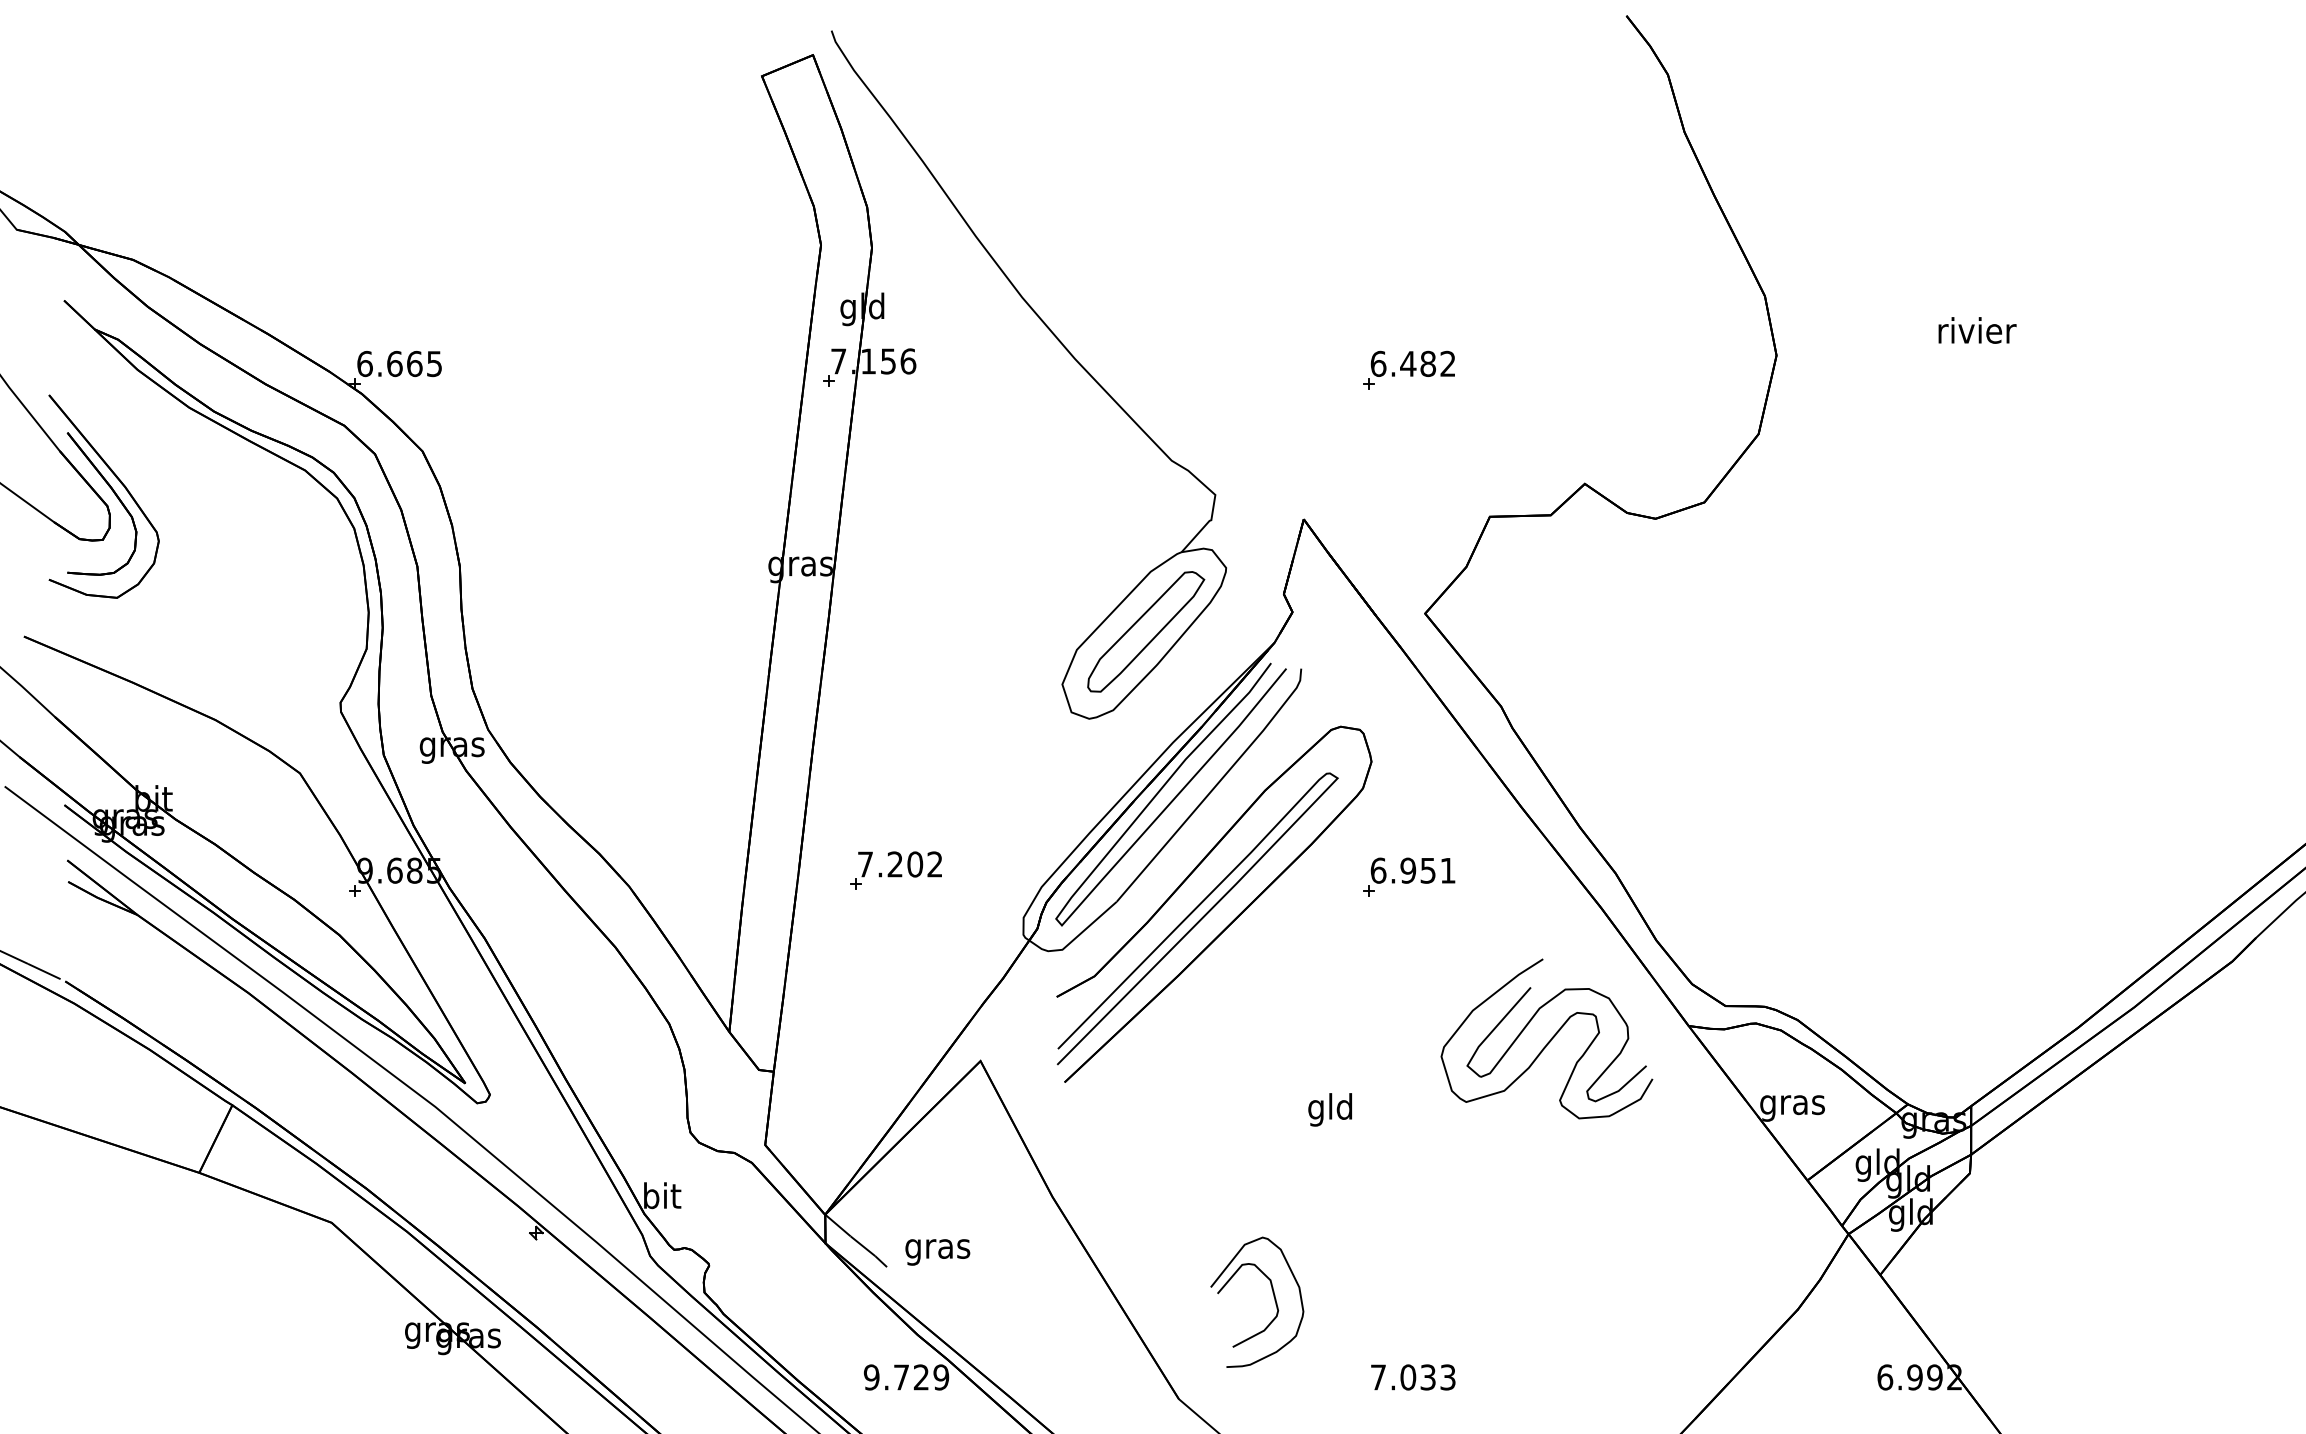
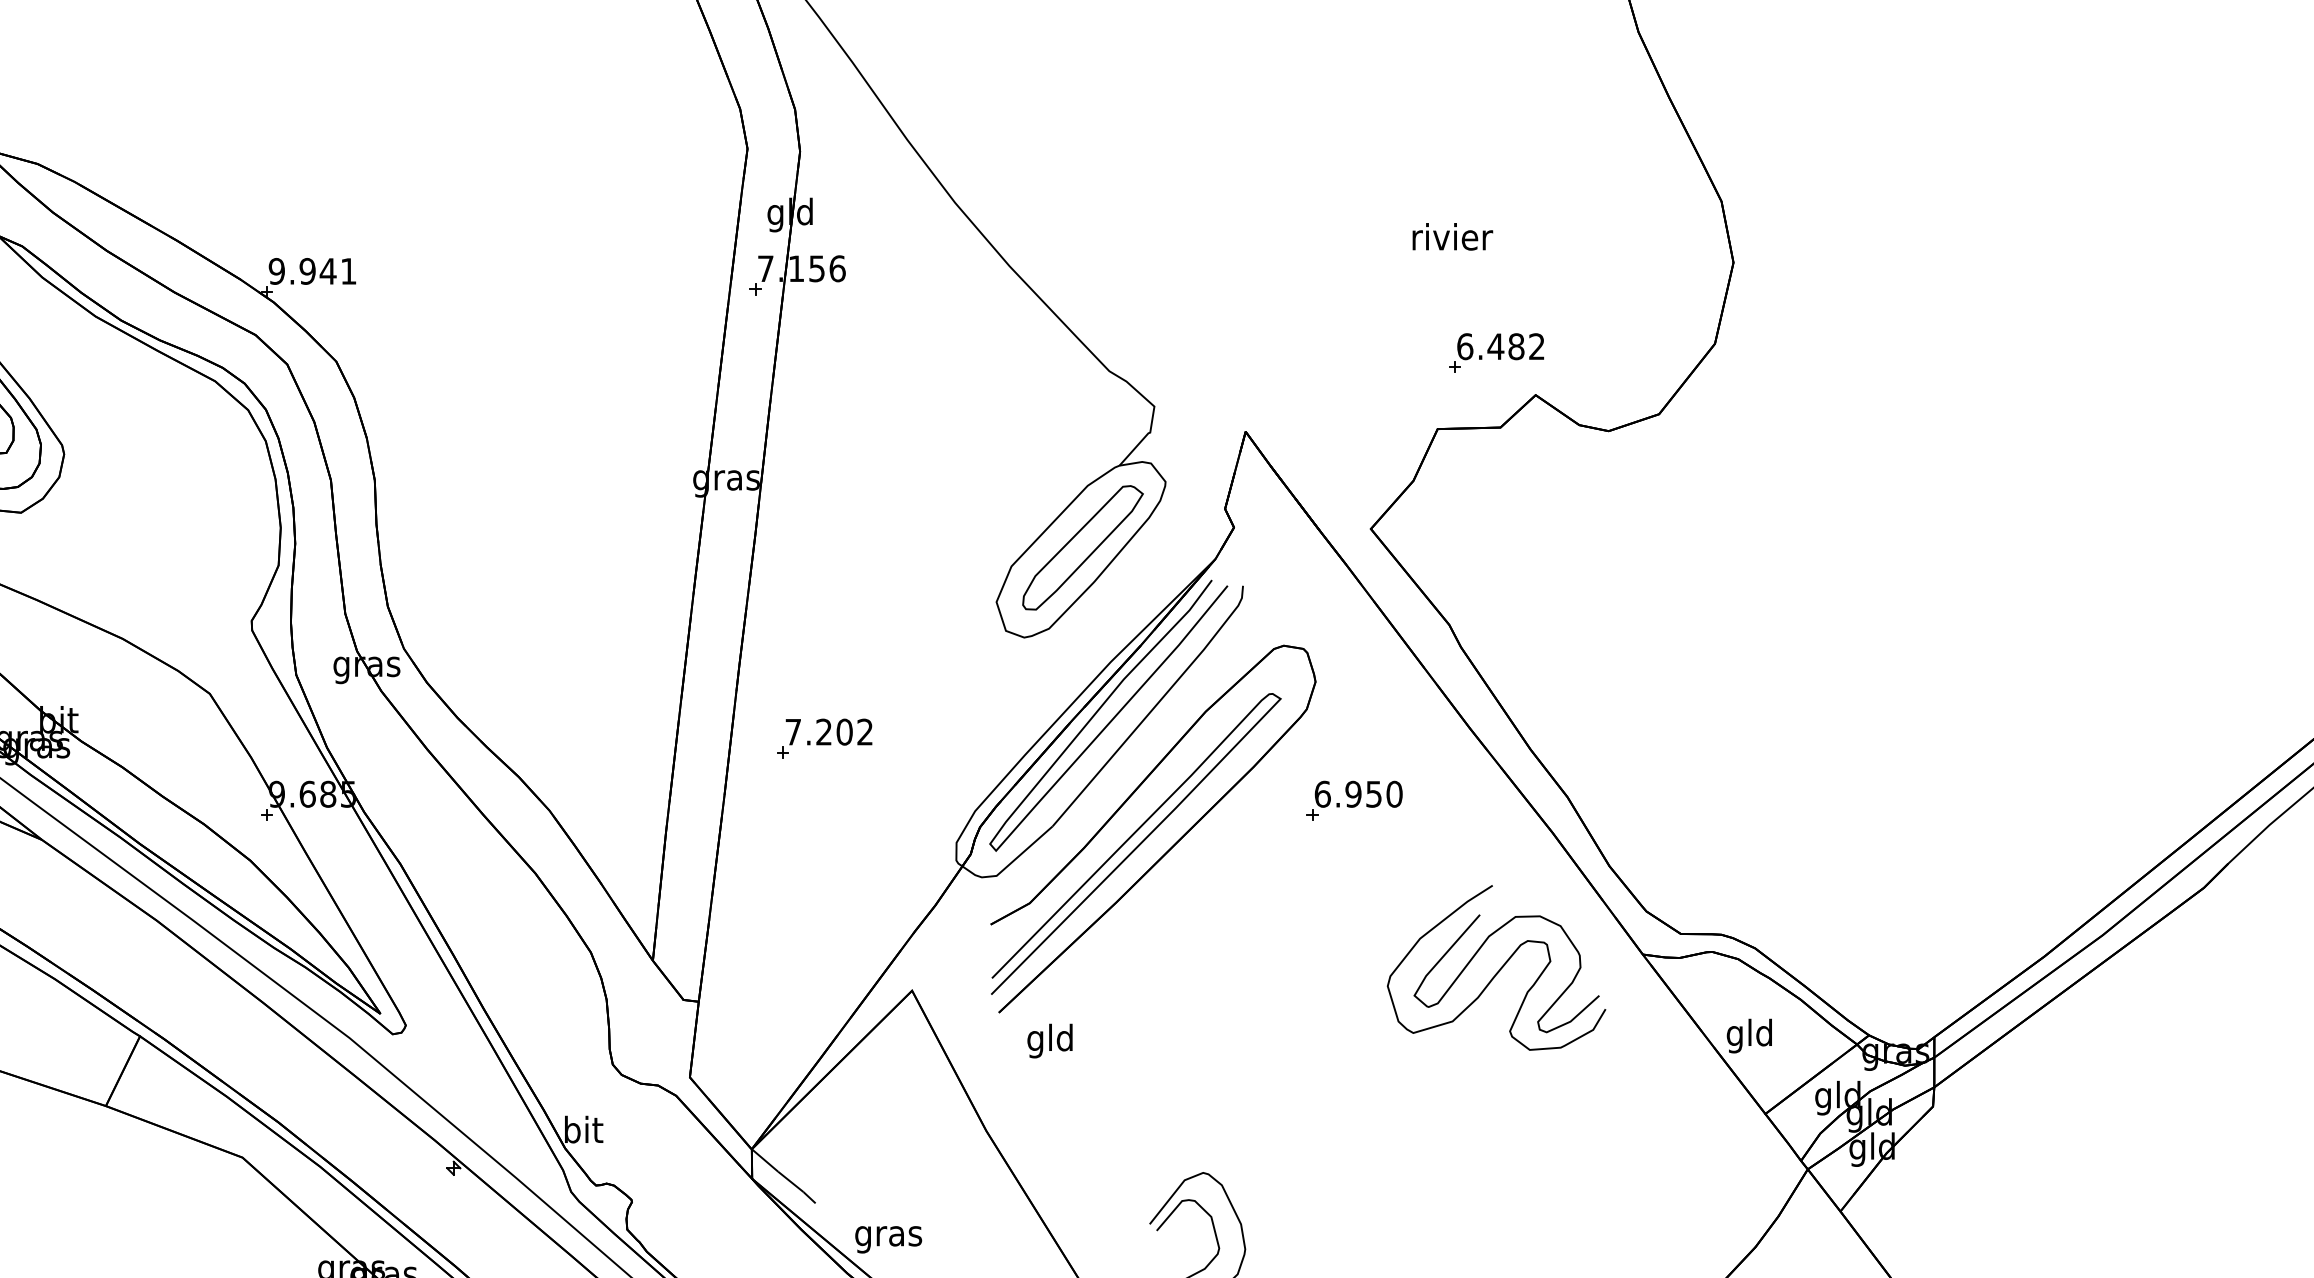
text: (1977, 330) -> (1452, 236), moved
text: (399, 363) -> (312, 270), 6.665 -> 9.941
part: (1408, 369) -> (1496, 352), moved
part: (895, 870) -> (824, 738), moved
text: (1447, 870) -> (1393, 794), 6.951 -> 6.950
text: (1792, 1104) -> (1749, 1035), gras -> gld
text: (1329, 1109) -> (1049, 1040), moved
text: (937, 1252) -> (888, 1239), moved

